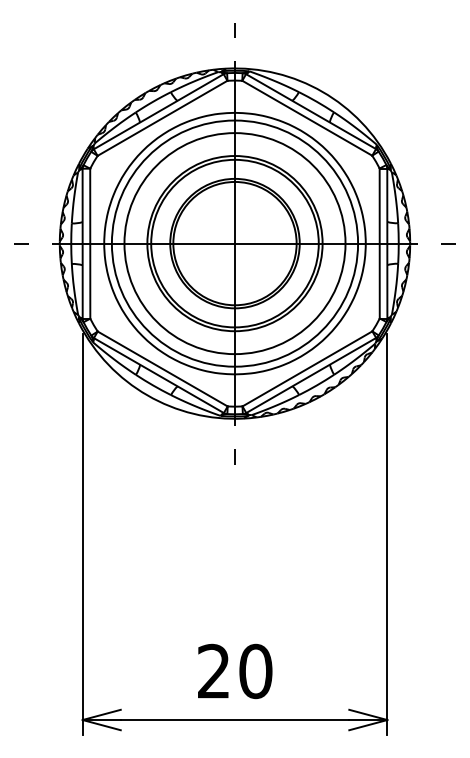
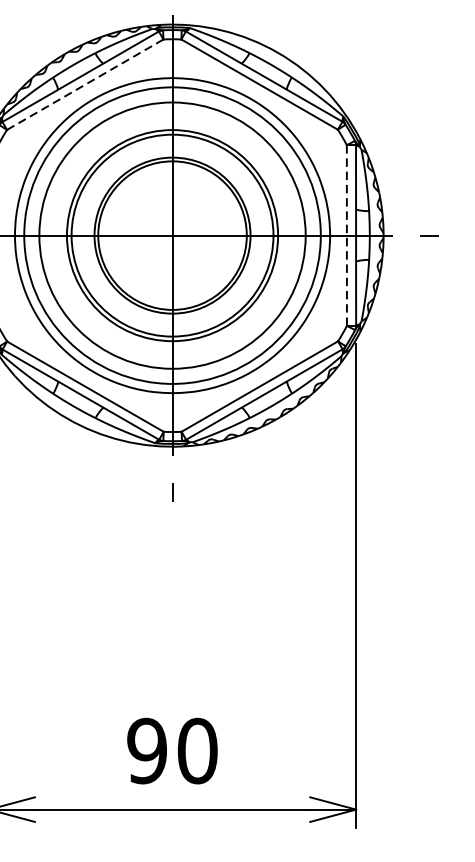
line: (162, 118) -> (85, 84), solid -> dashed
line: (379, 244) -> (346, 236), solid -> dashed
text: (213, 671) -> (146, 751), 20 -> 90

